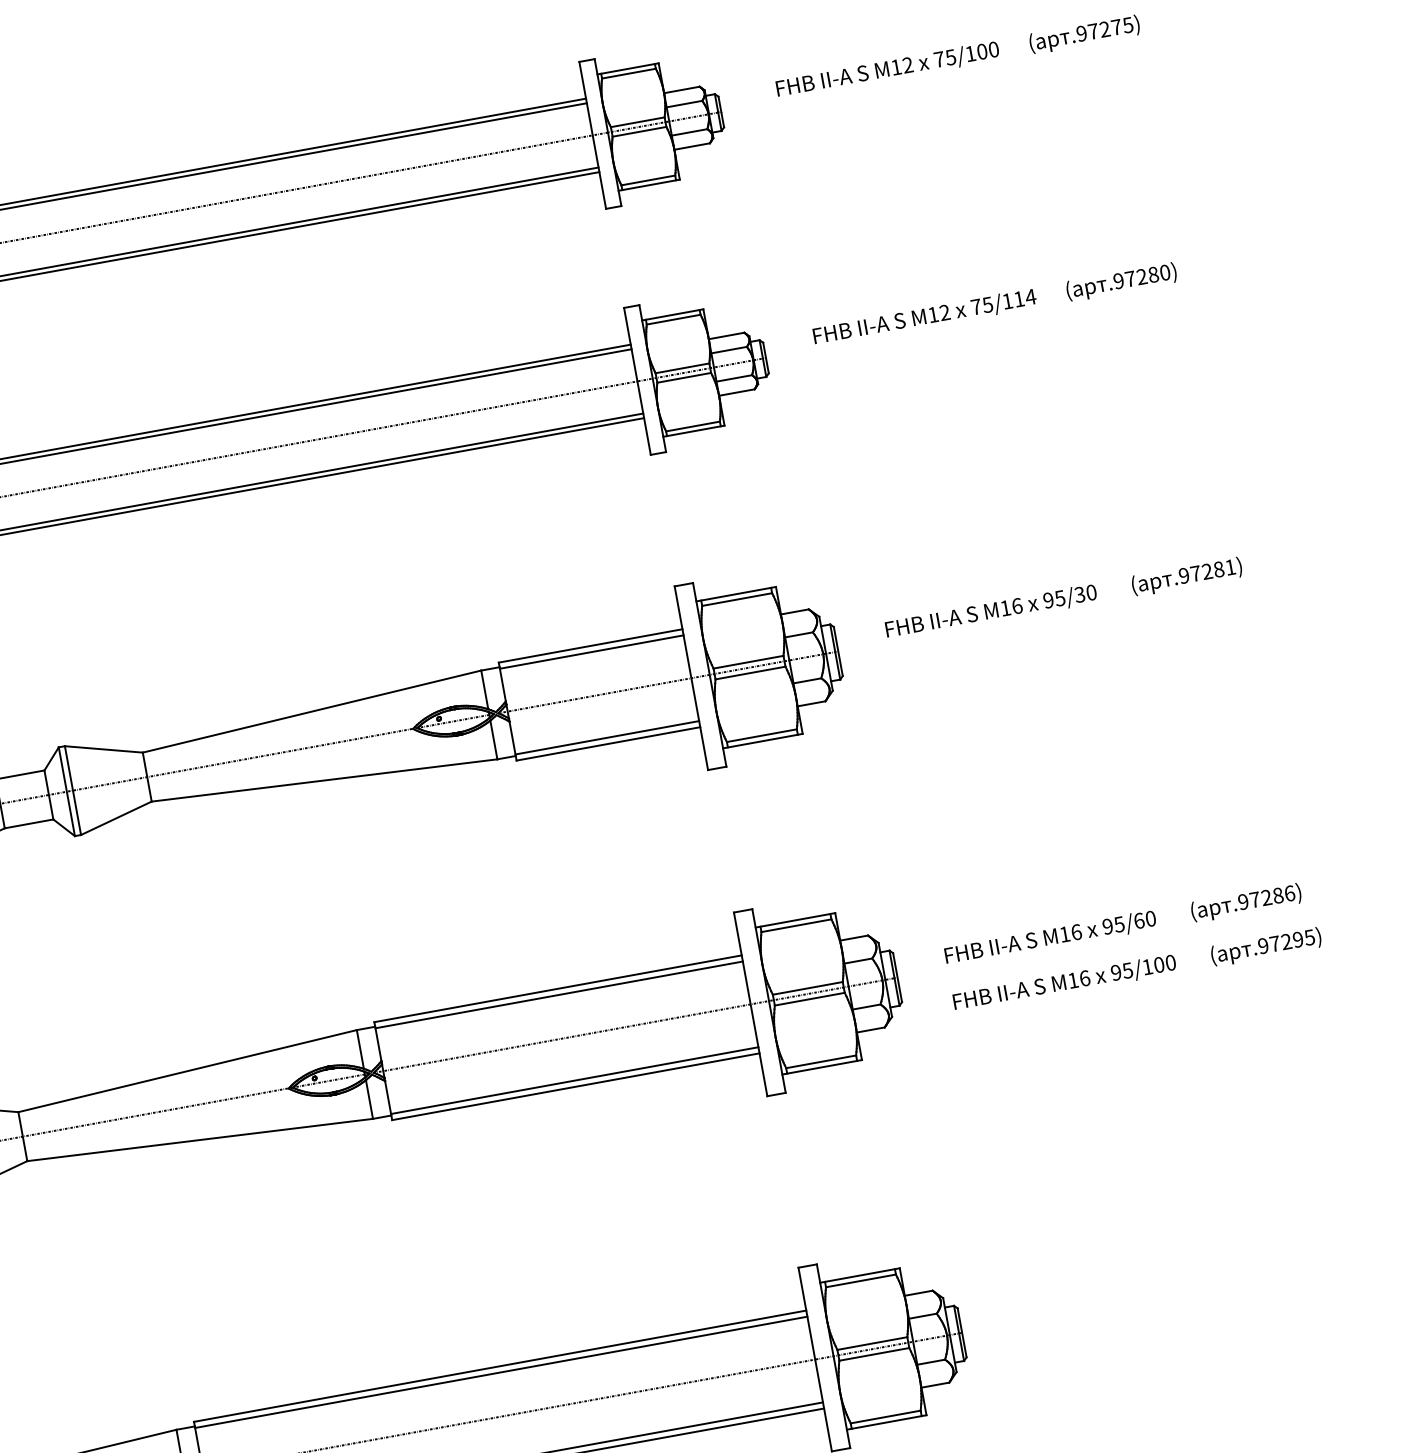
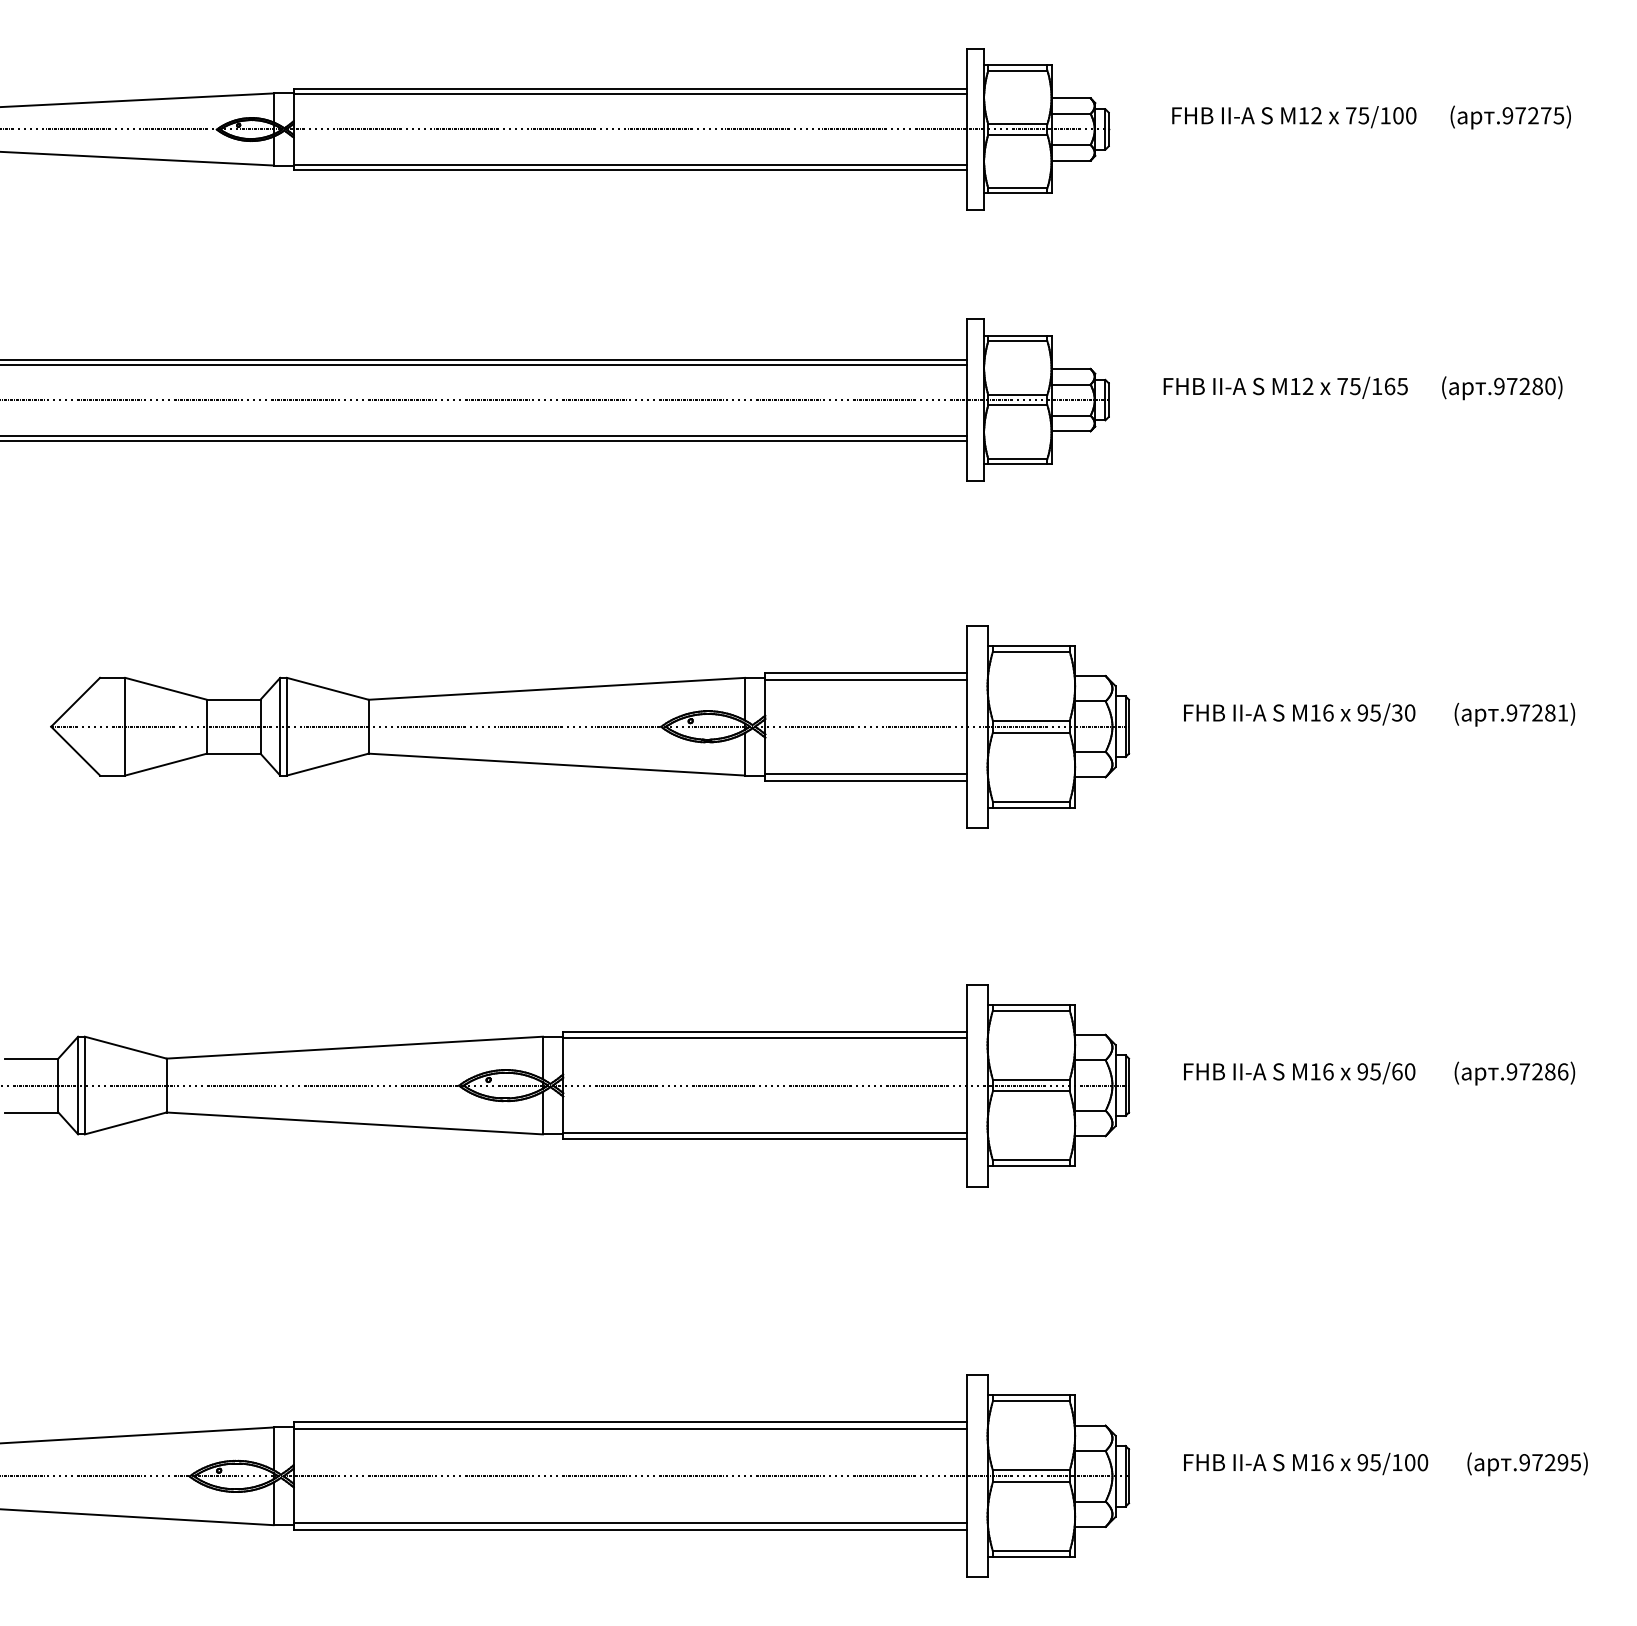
text: (1025, 298) -> (1396, 386), 75/114 -> 75/165
text: (1137, 970) -> (1385, 1464), moved

